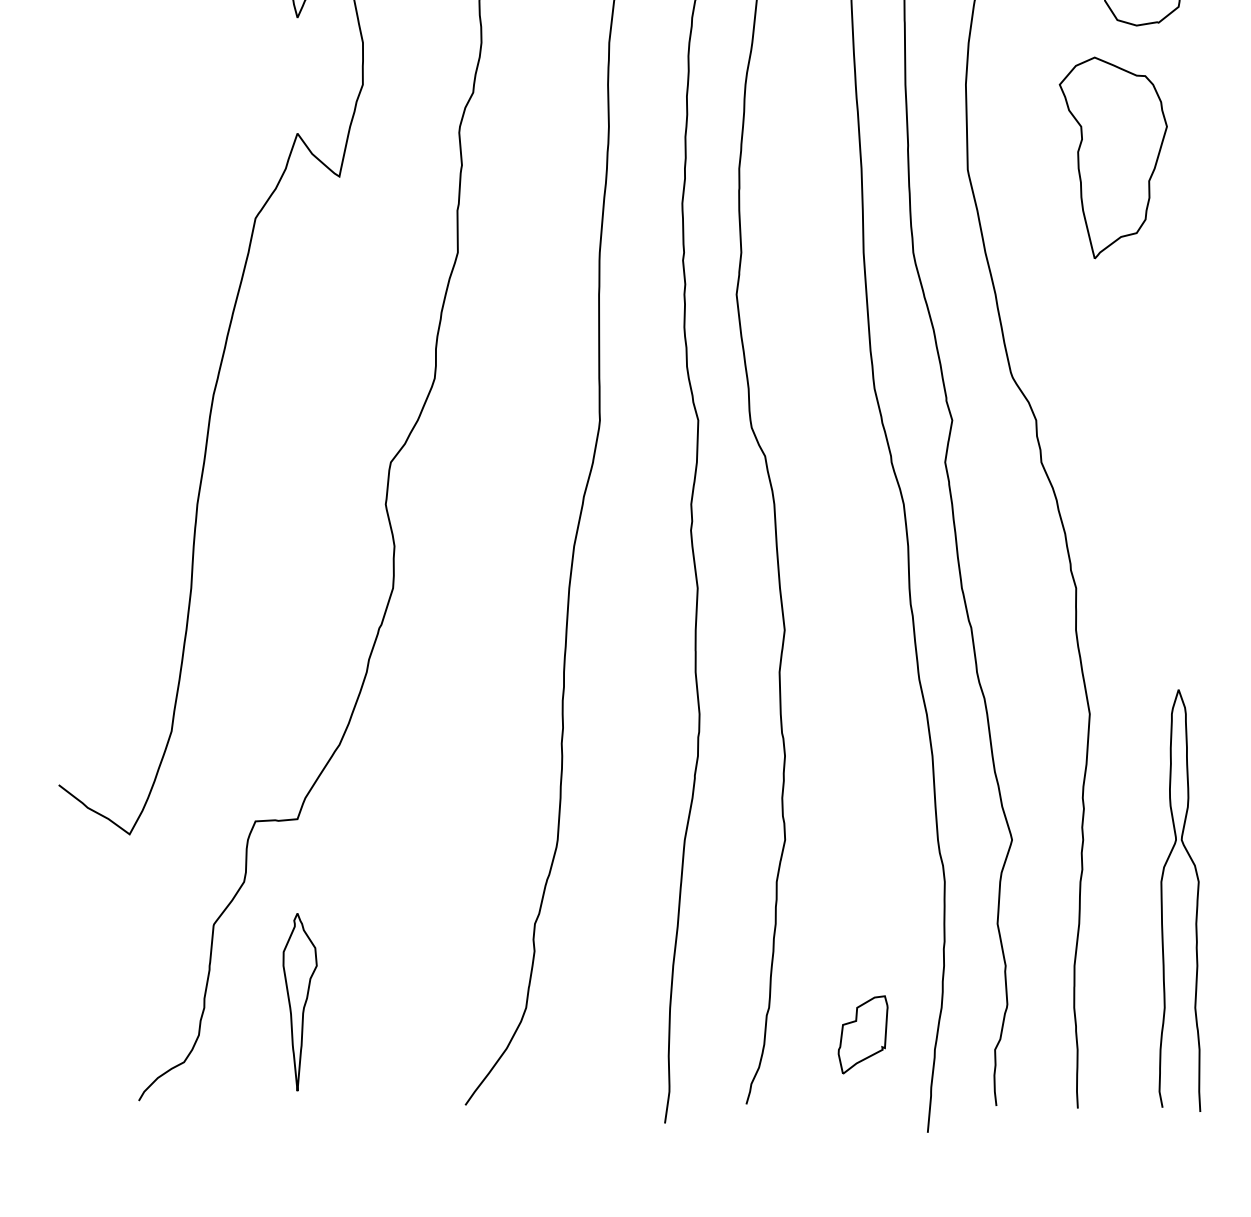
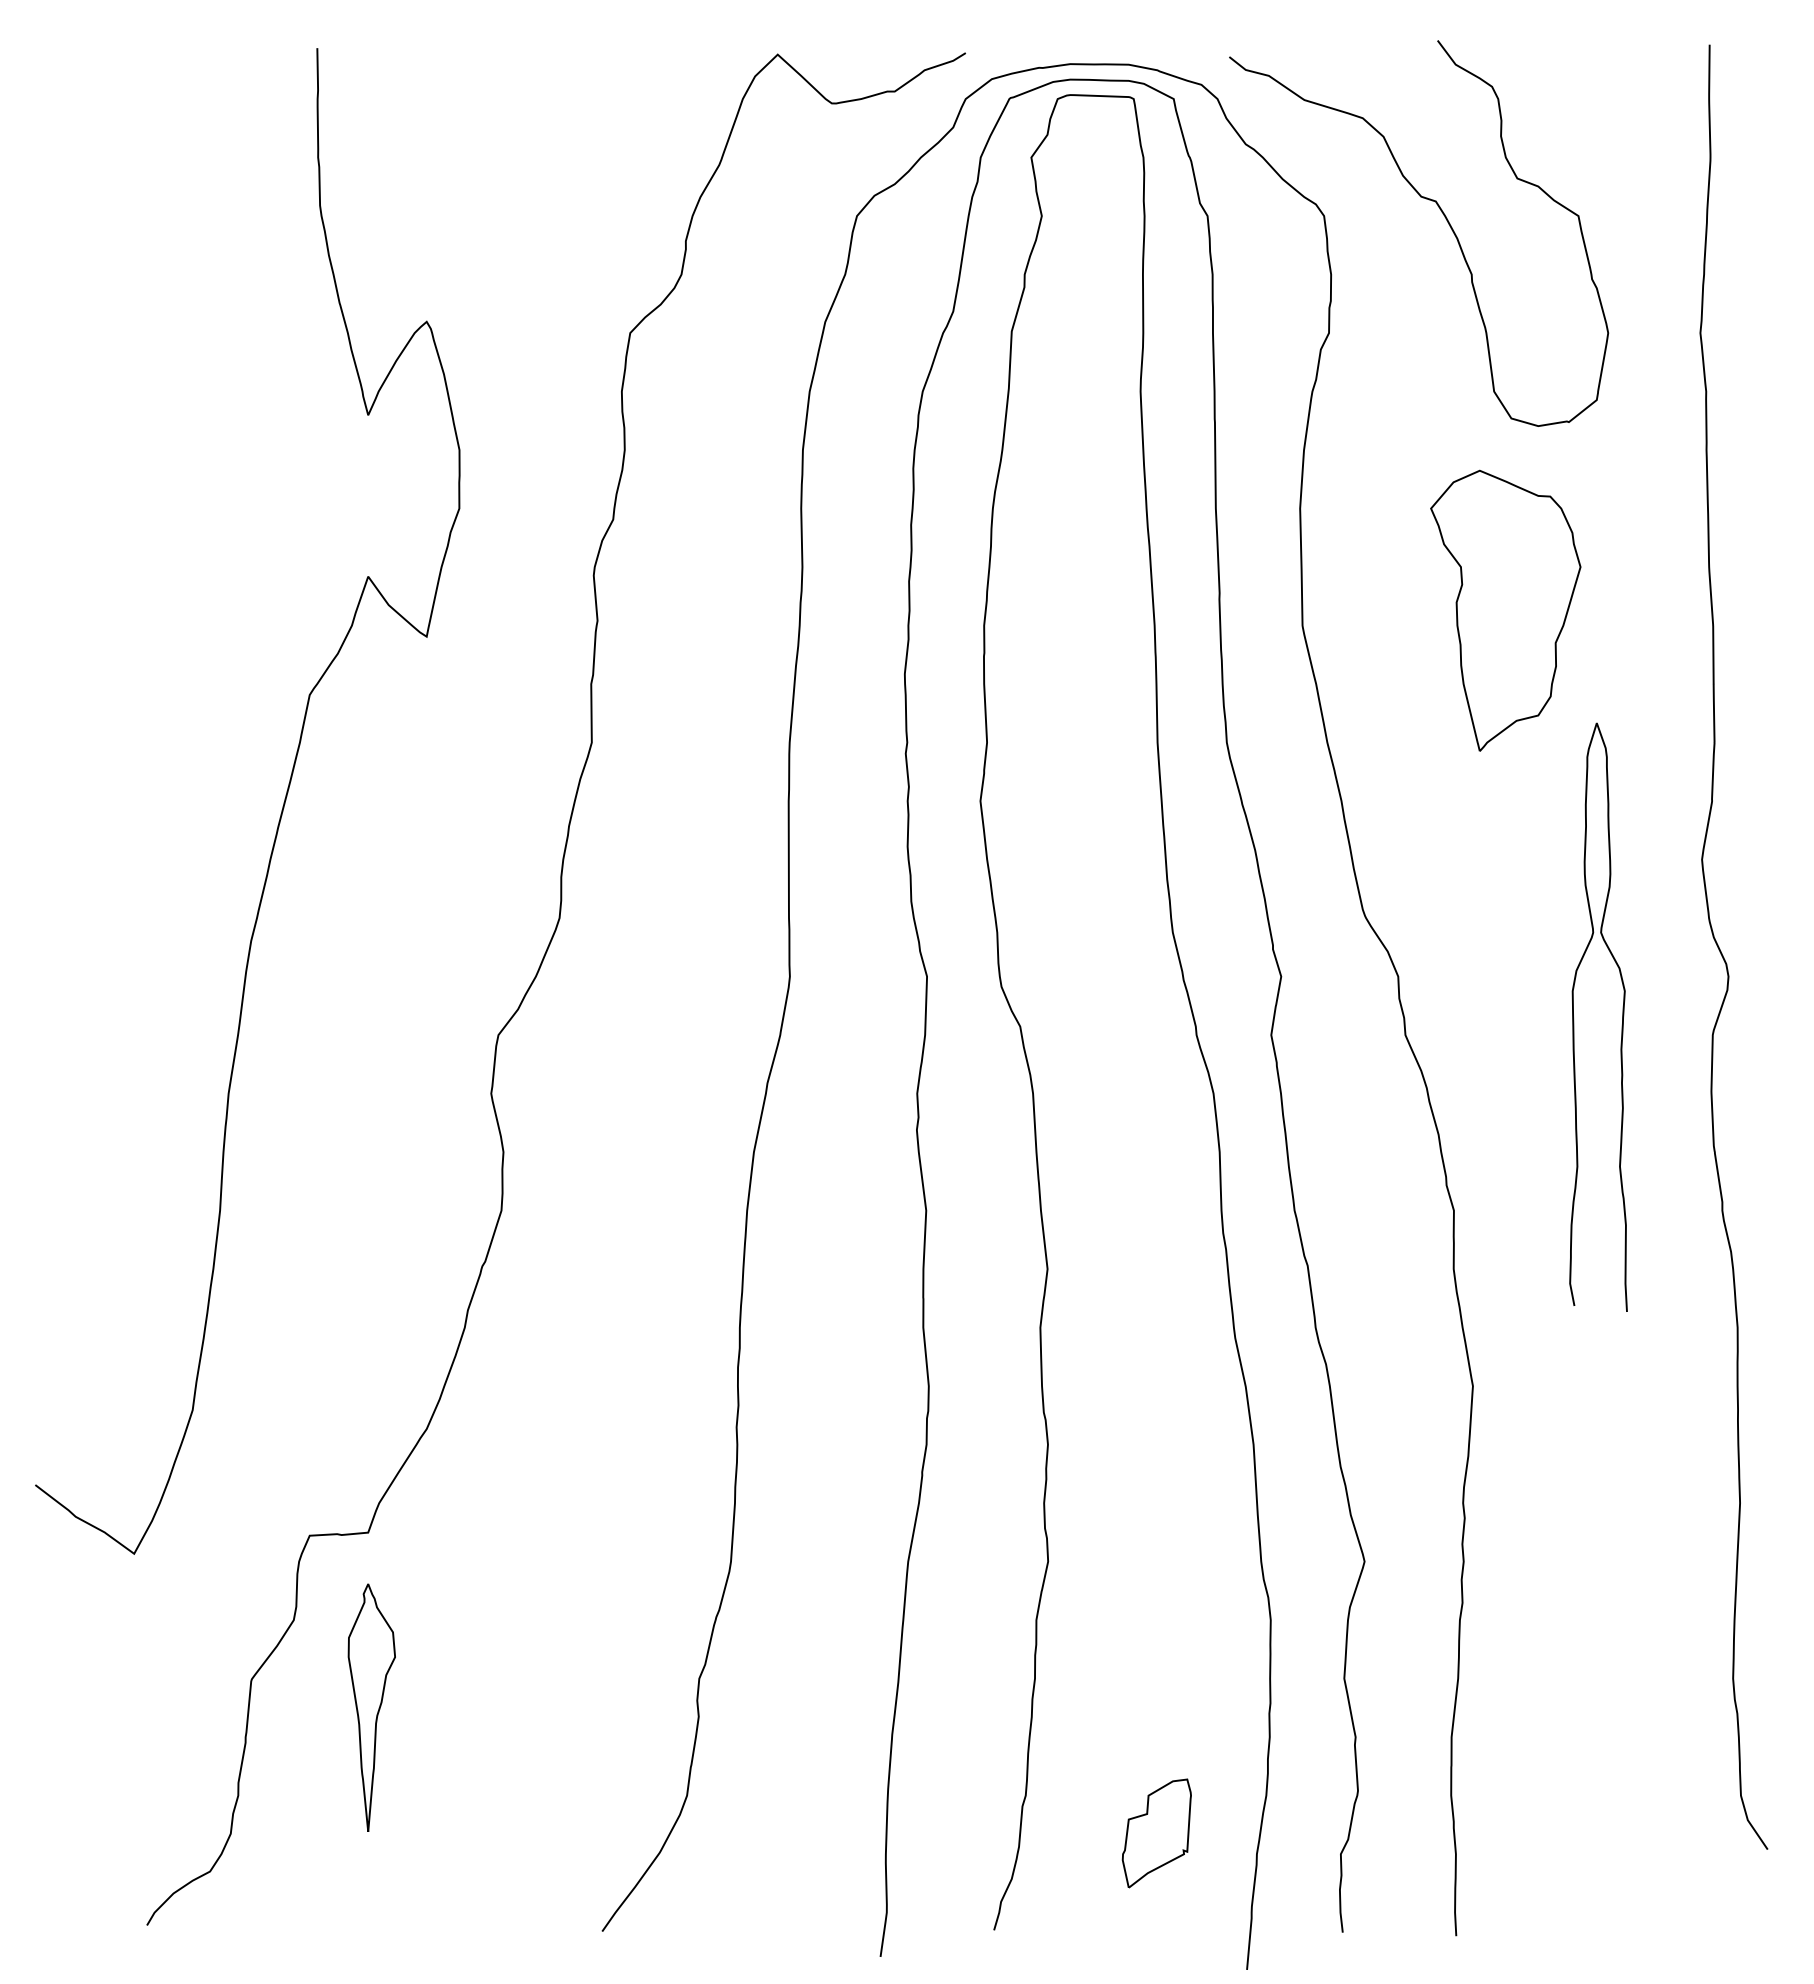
curve: (1197, 900) -> (1622, 1016), moved
part: (299, 1001) -> (371, 1707), moved

